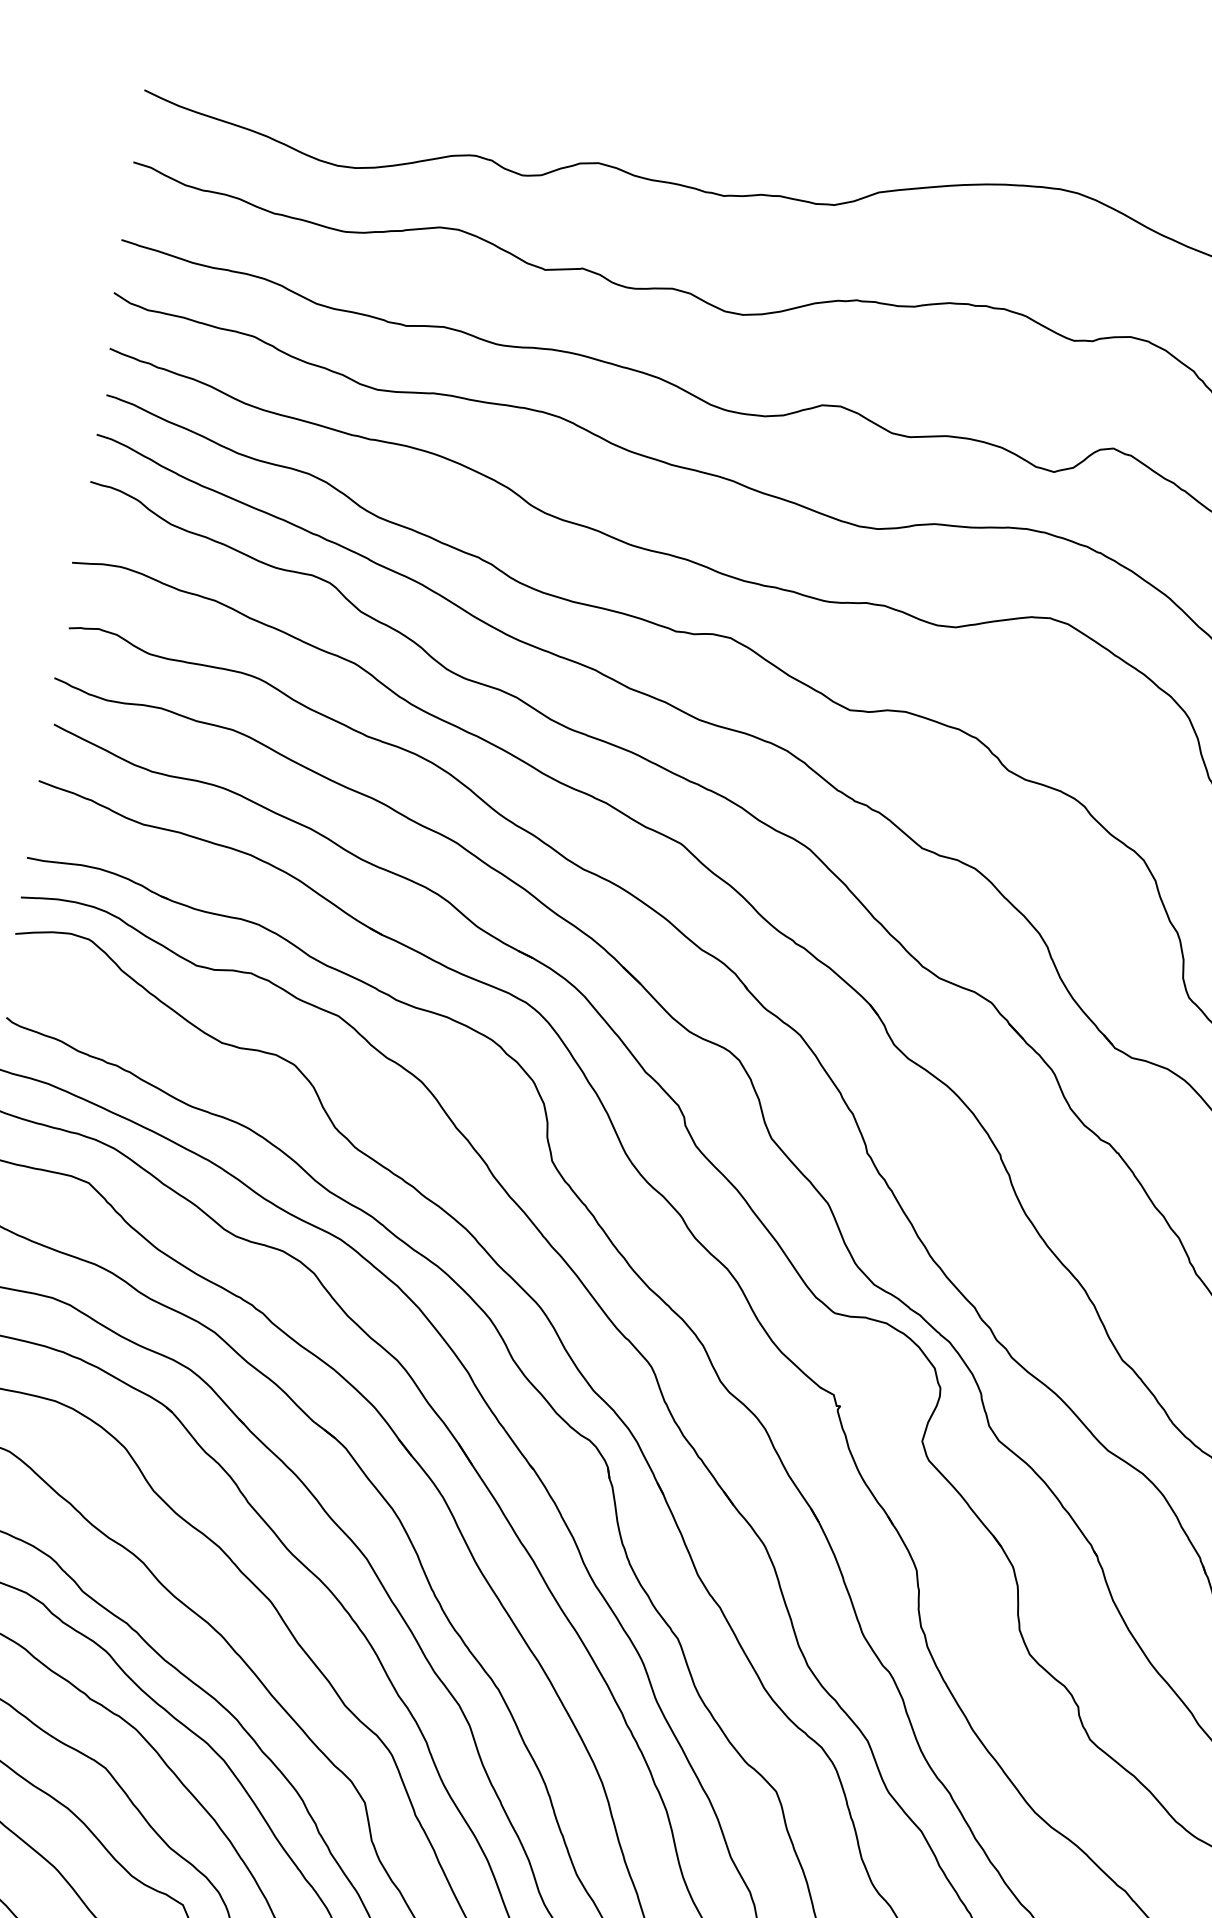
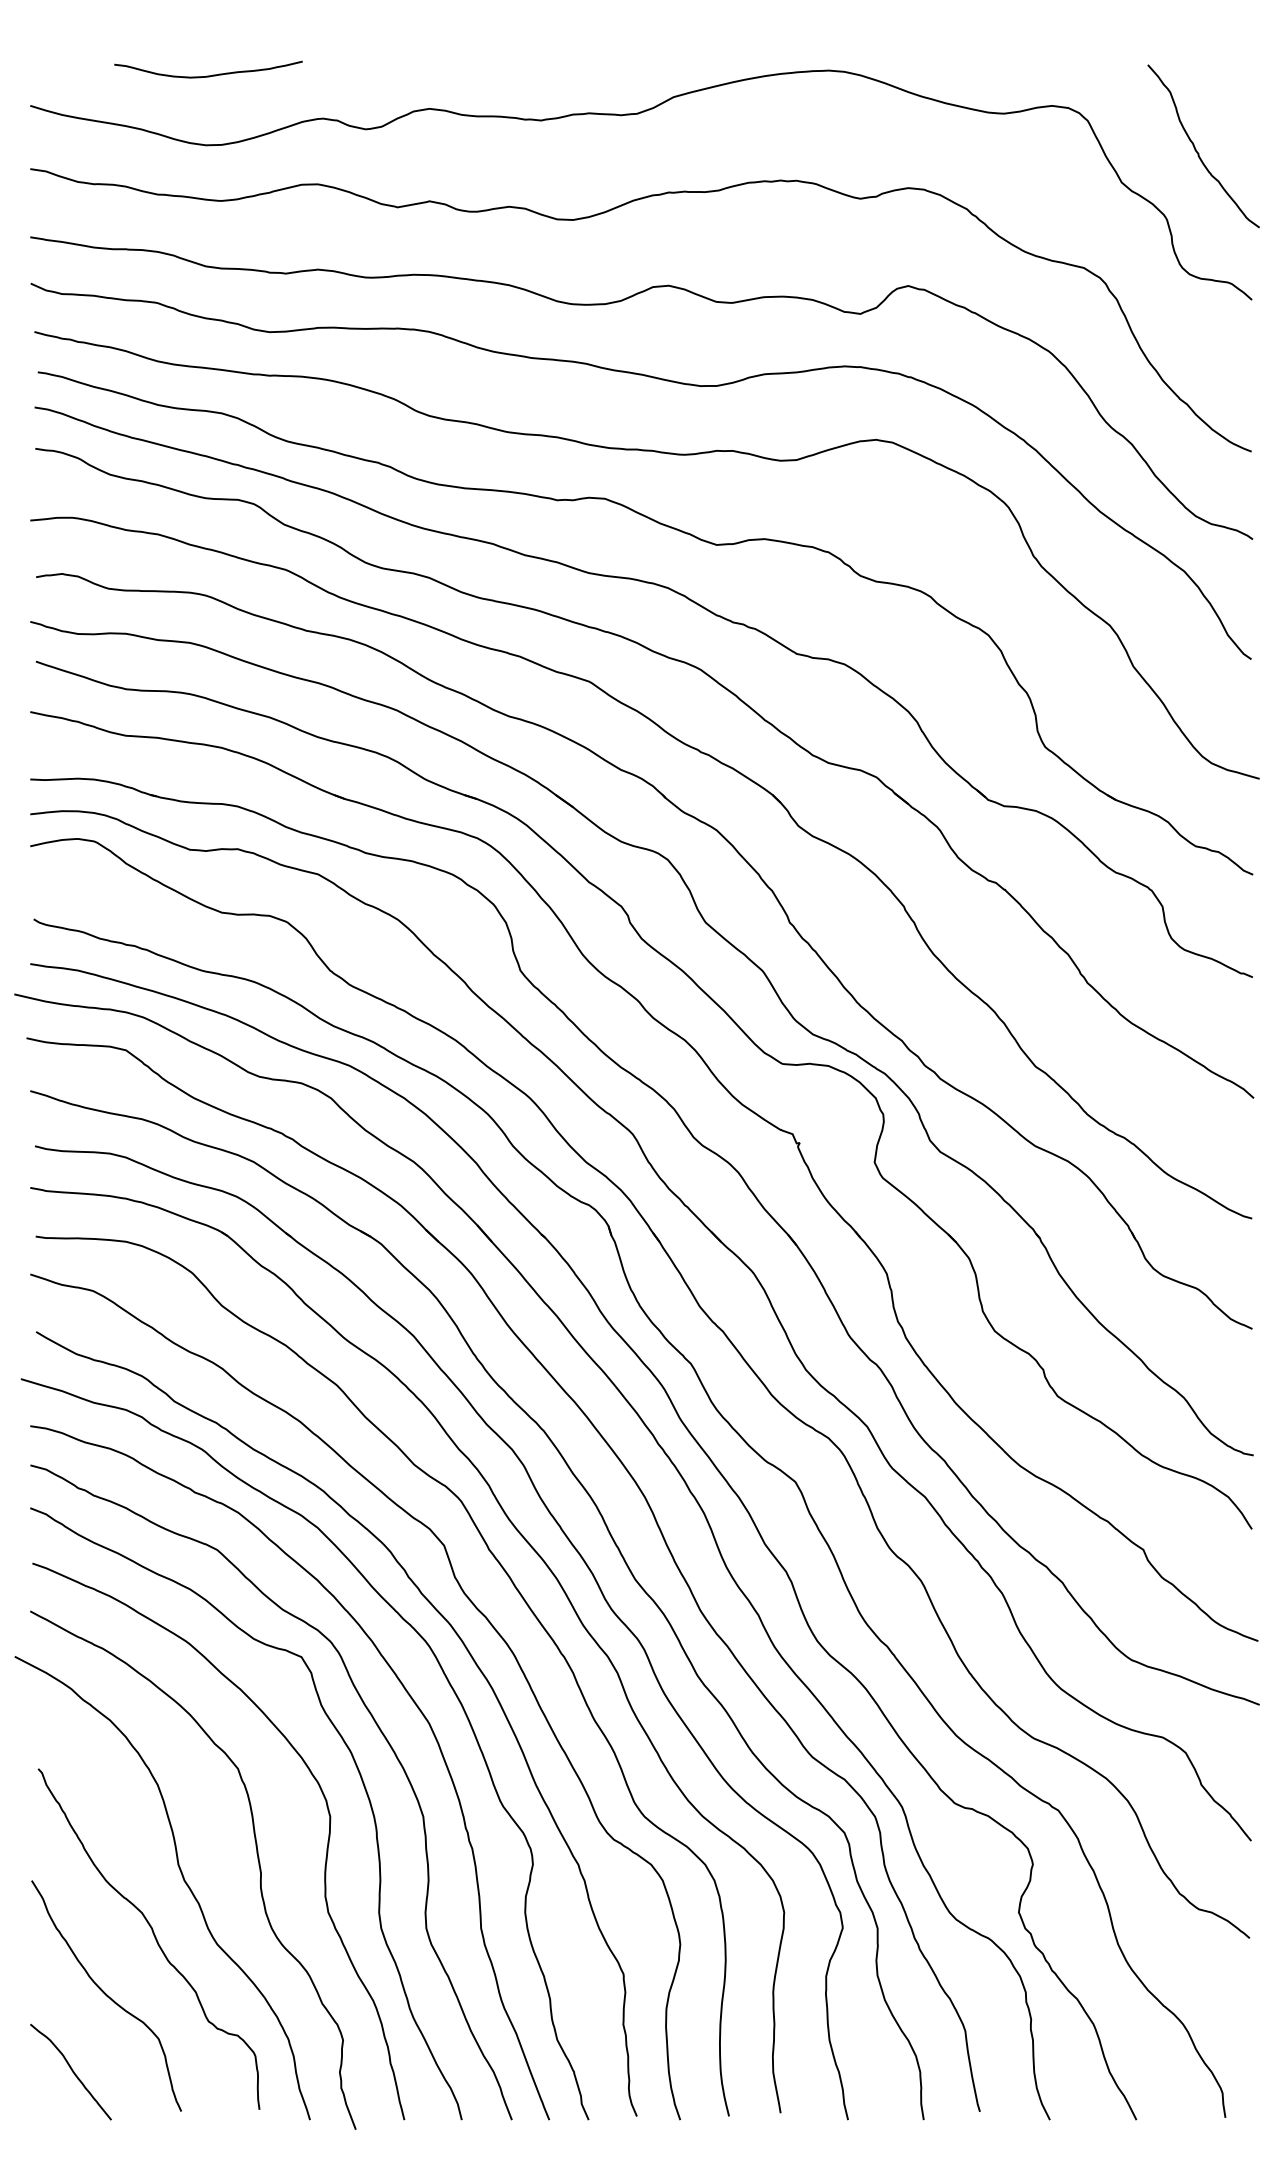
curve: (352, 86) -> (208, 75), added

